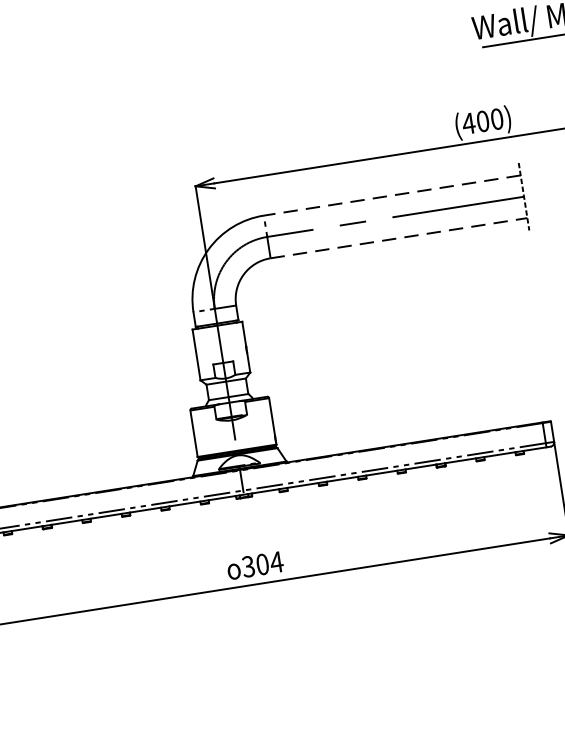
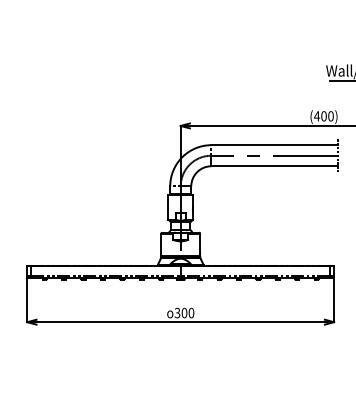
line: (391, 196) -> (274, 145), dashed -> solid
line: (400, 238) -> (275, 166), dashed -> solid
text: (276, 561) -> (191, 312), 304 -> 300

